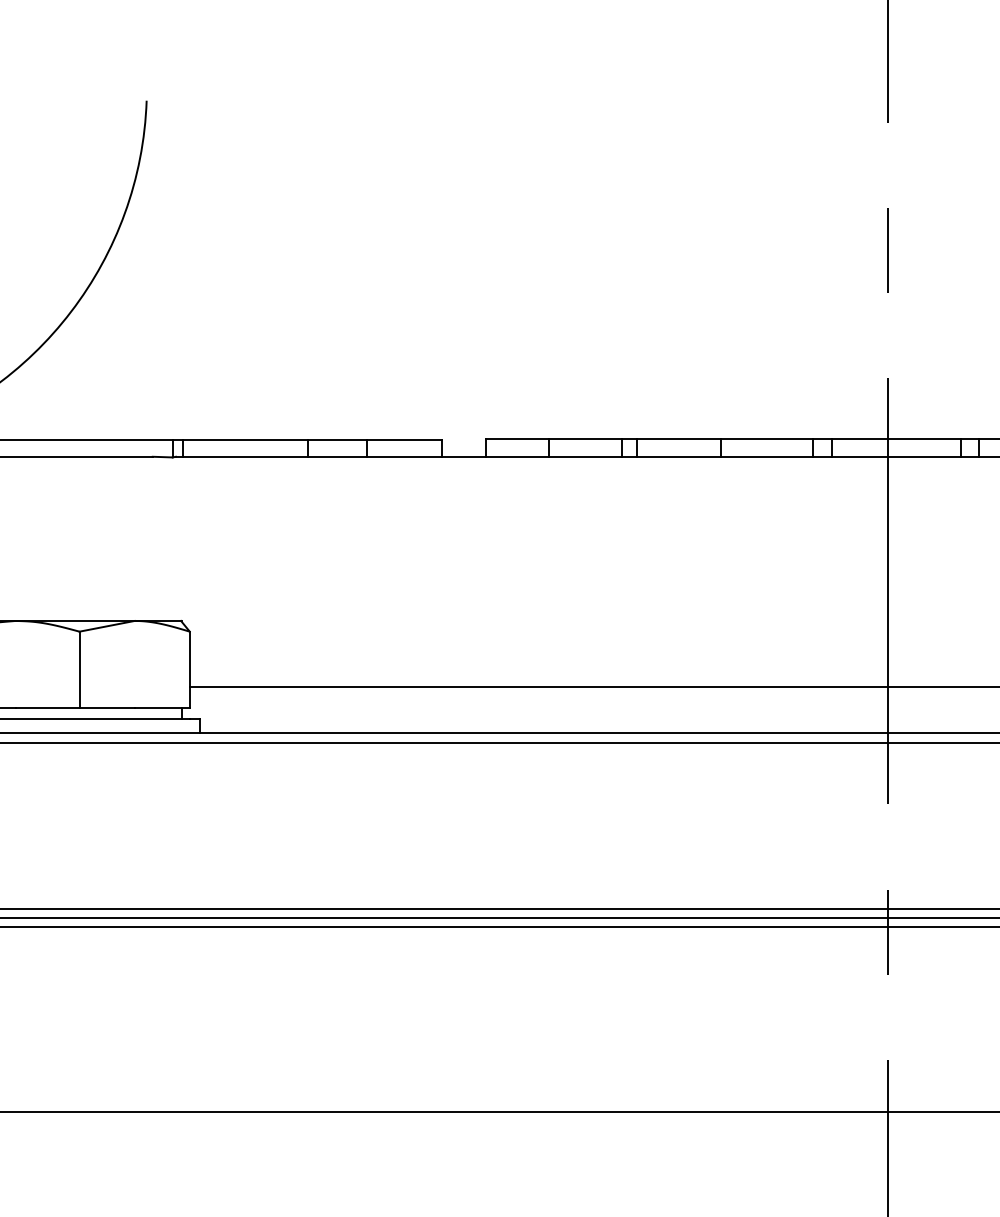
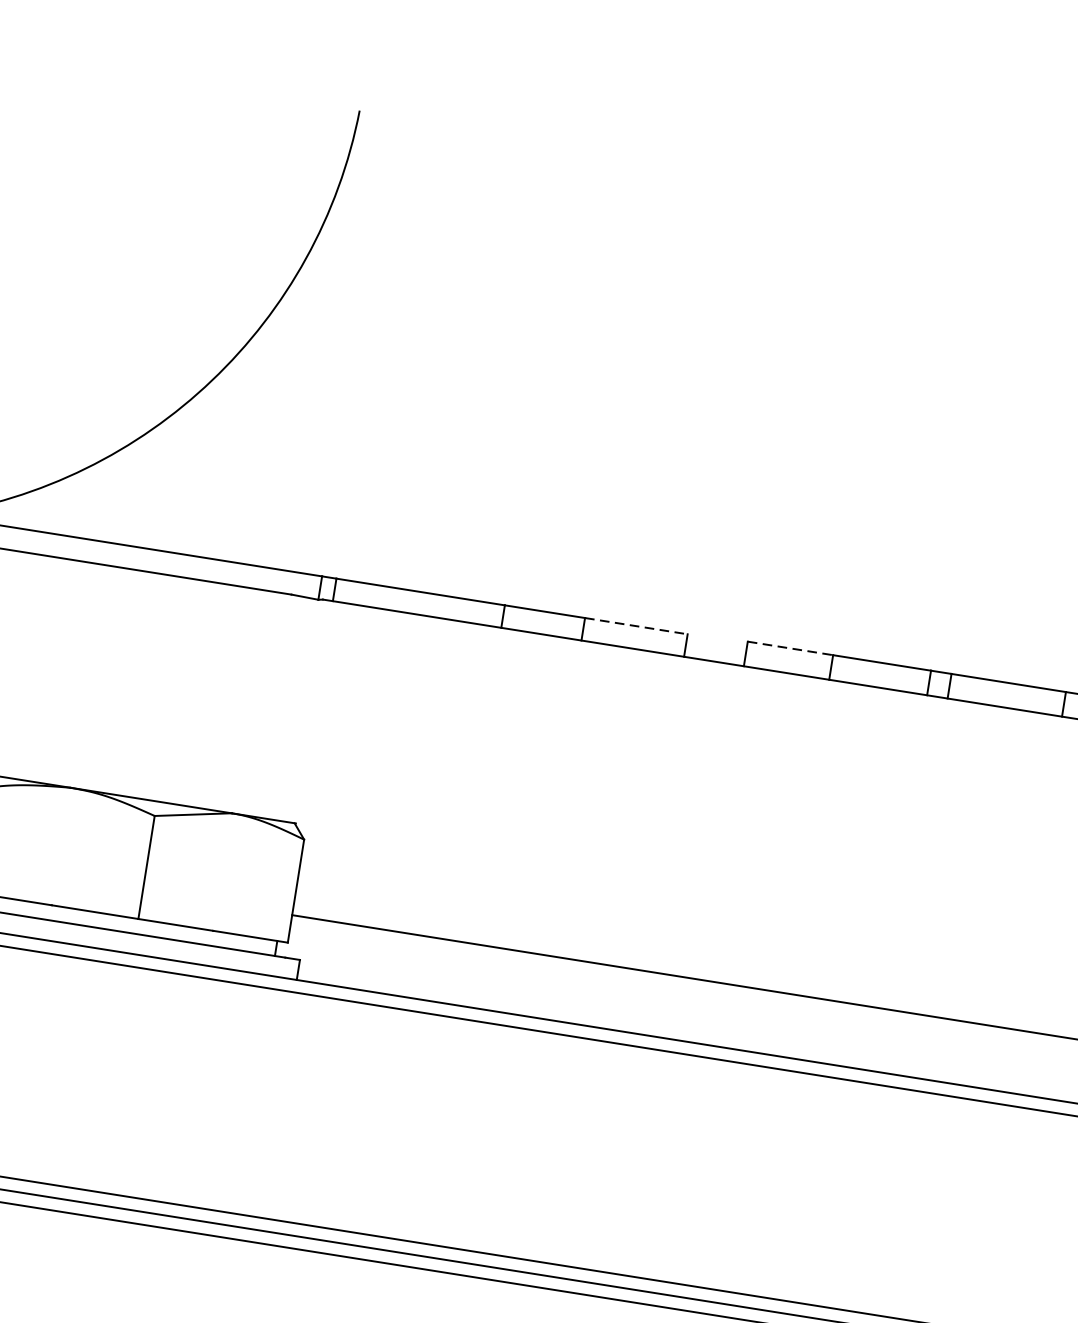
line: (518, 438) -> (791, 648), solid -> dashed
line: (404, 440) -> (636, 626), solid -> dashed

